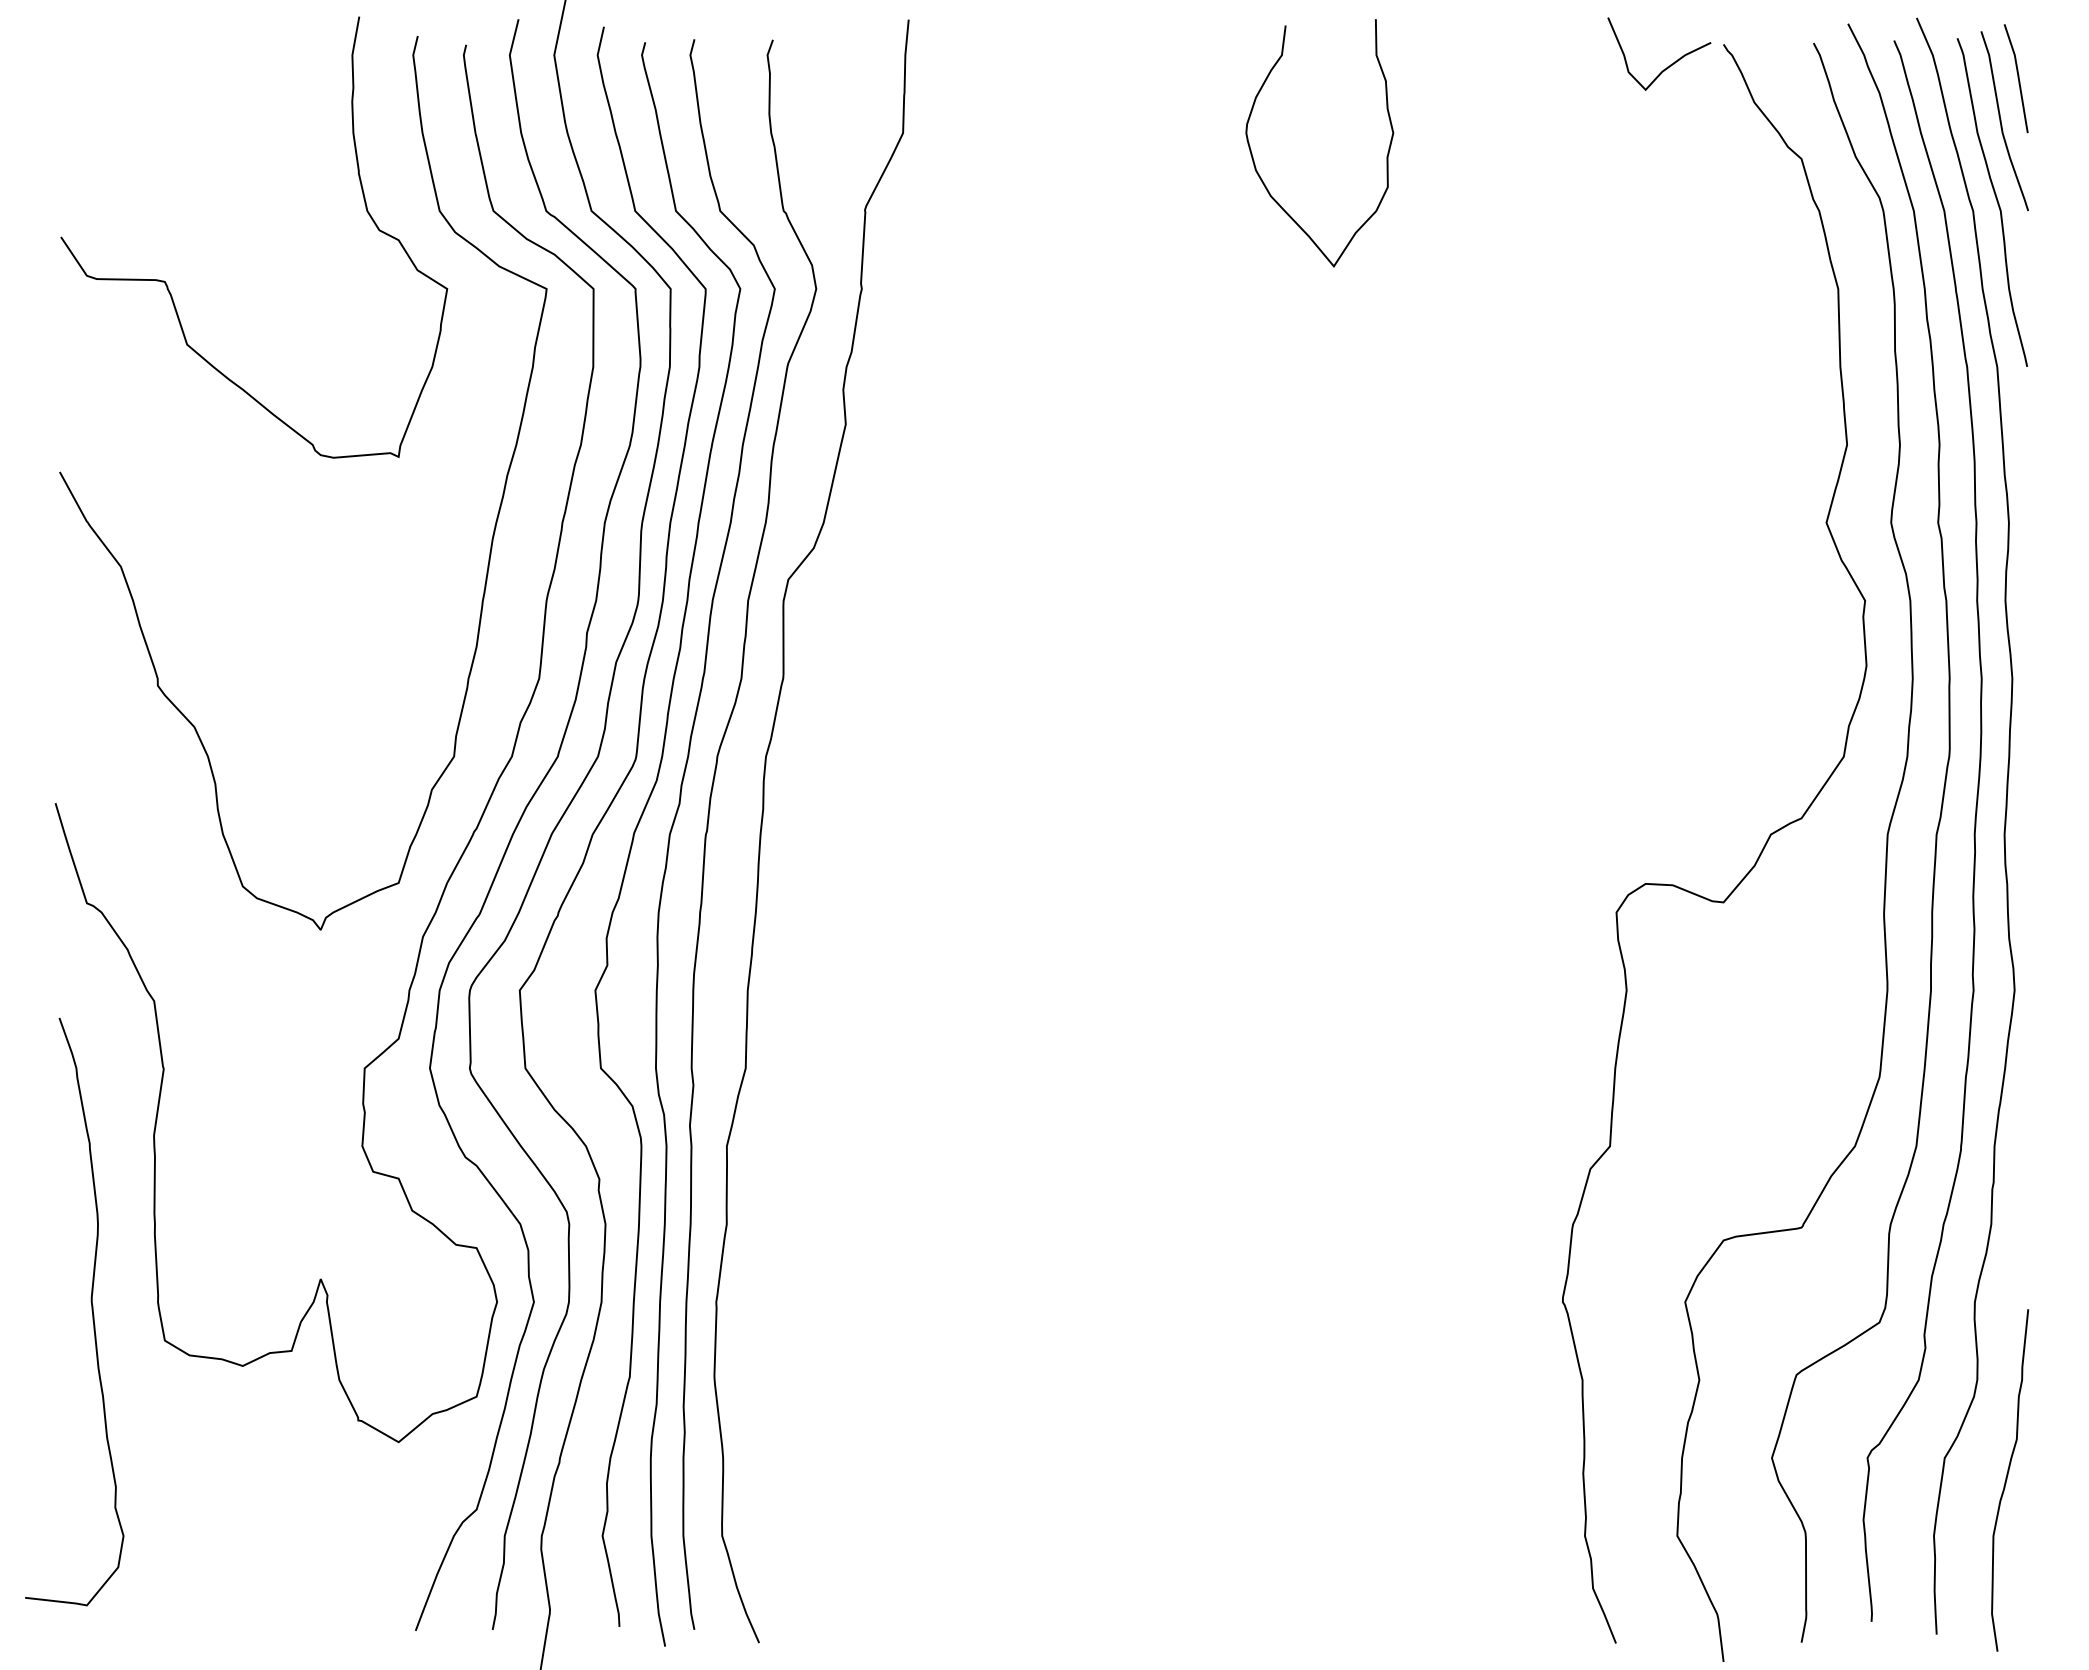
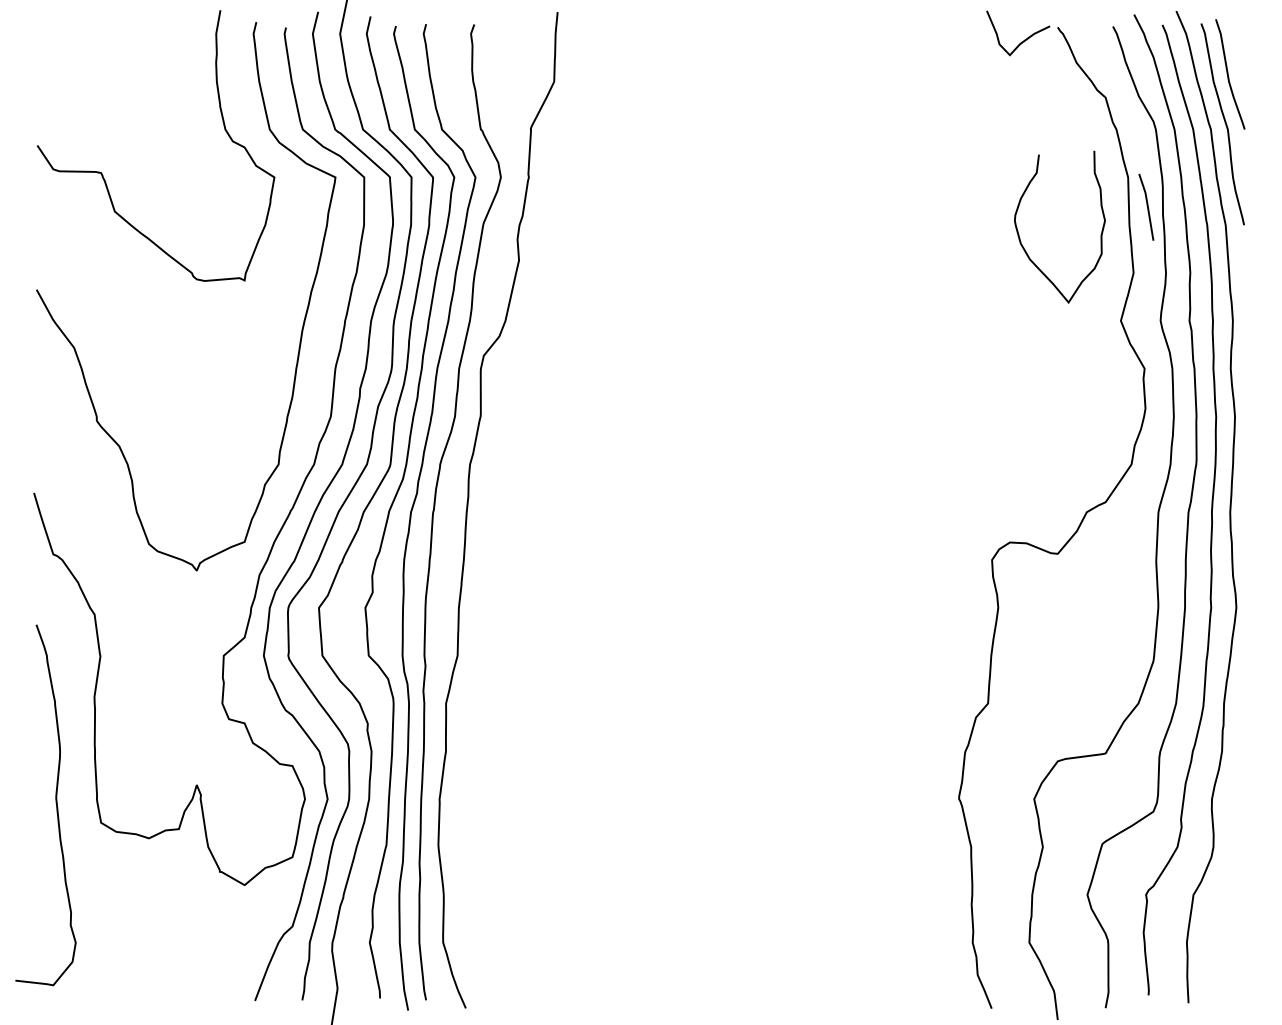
line: (2016, 77) -> (1146, 206), moved
curve: (1253, 155) -> (1019, 234), moved
curve: (2008, 1480) -> (1232, 908), removed

